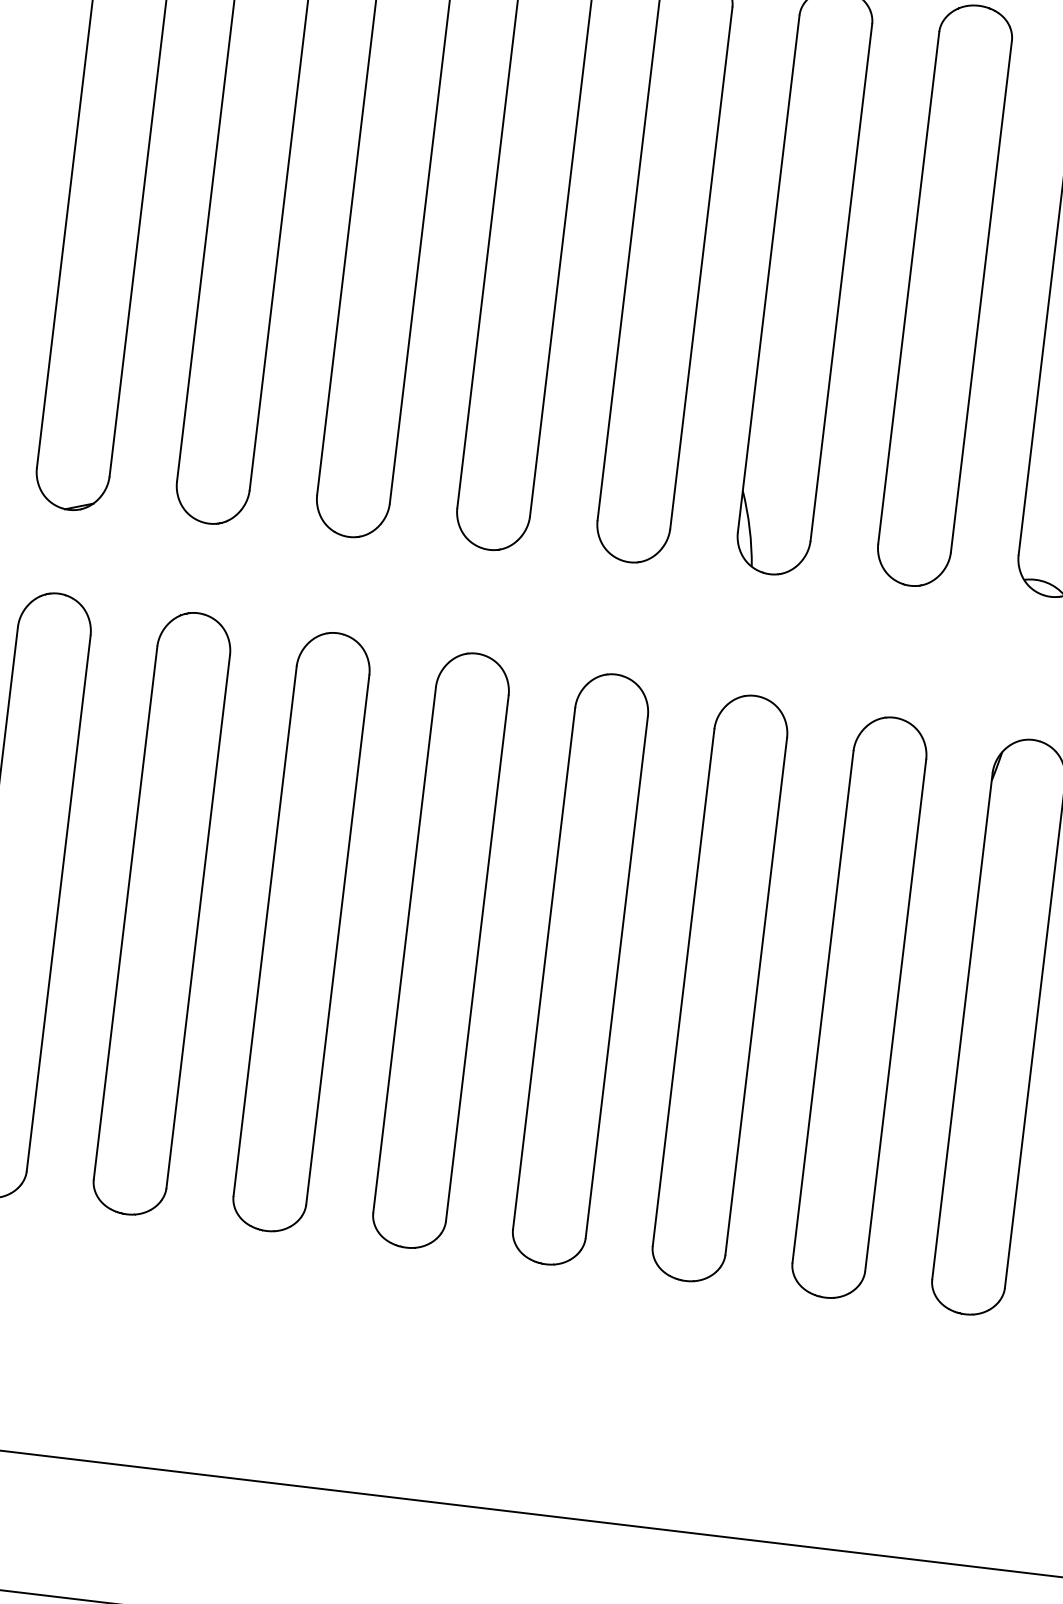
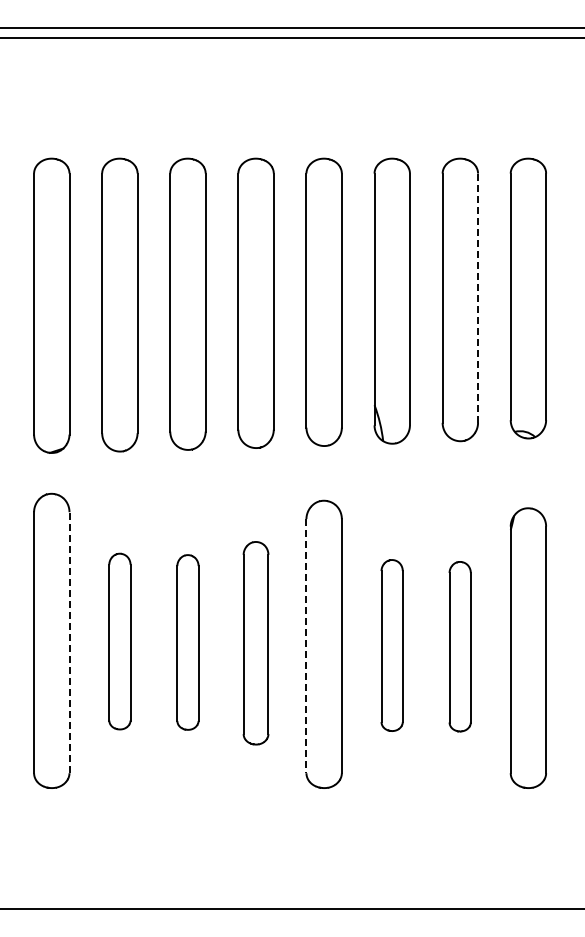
line: (982, 297) -> (478, 298), solid -> dashed
line: (58, 903) -> (69, 642), solid -> dashed
part: (161, 913) -> (119, 641), size x0.6
part: (300, 932) -> (187, 642), size x0.6
part: (440, 948) -> (255, 642), size x0.7
line: (544, 969) -> (306, 646), solid -> dashed
part: (718, 988) -> (391, 645), size x0.6
part: (858, 1006) -> (459, 646), size x0.6

